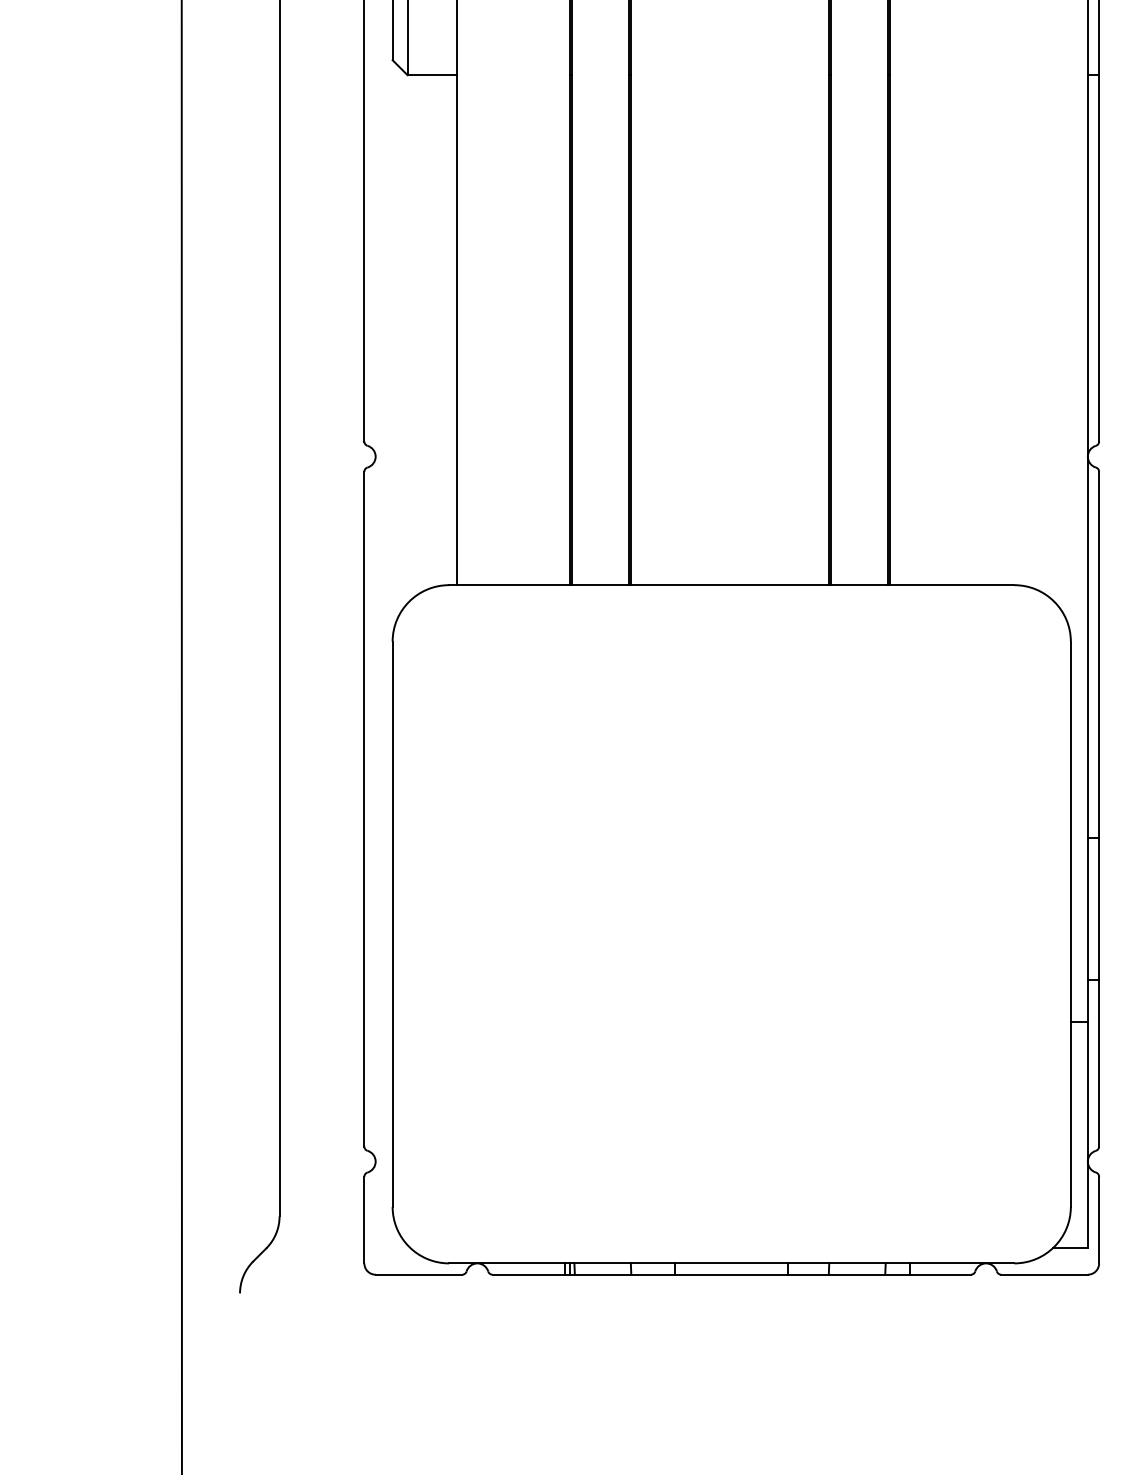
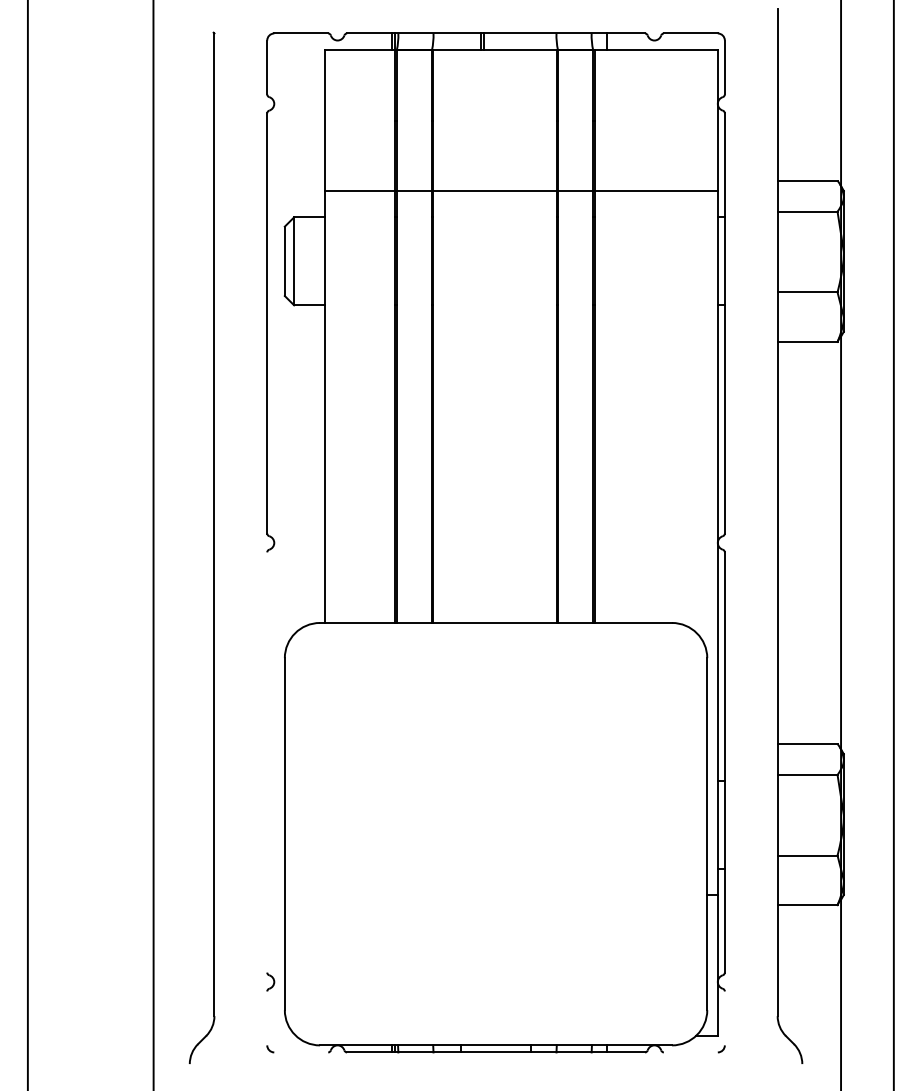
line: (364, 809) -> (267, 762), removed
line: (364, 1220) -> (267, 1018), removed
line: (1098, 1220) -> (724, 1018), removed
line: (419, 1274) -> (301, 1052), removed
line: (1043, 1274) -> (690, 1052), removed

